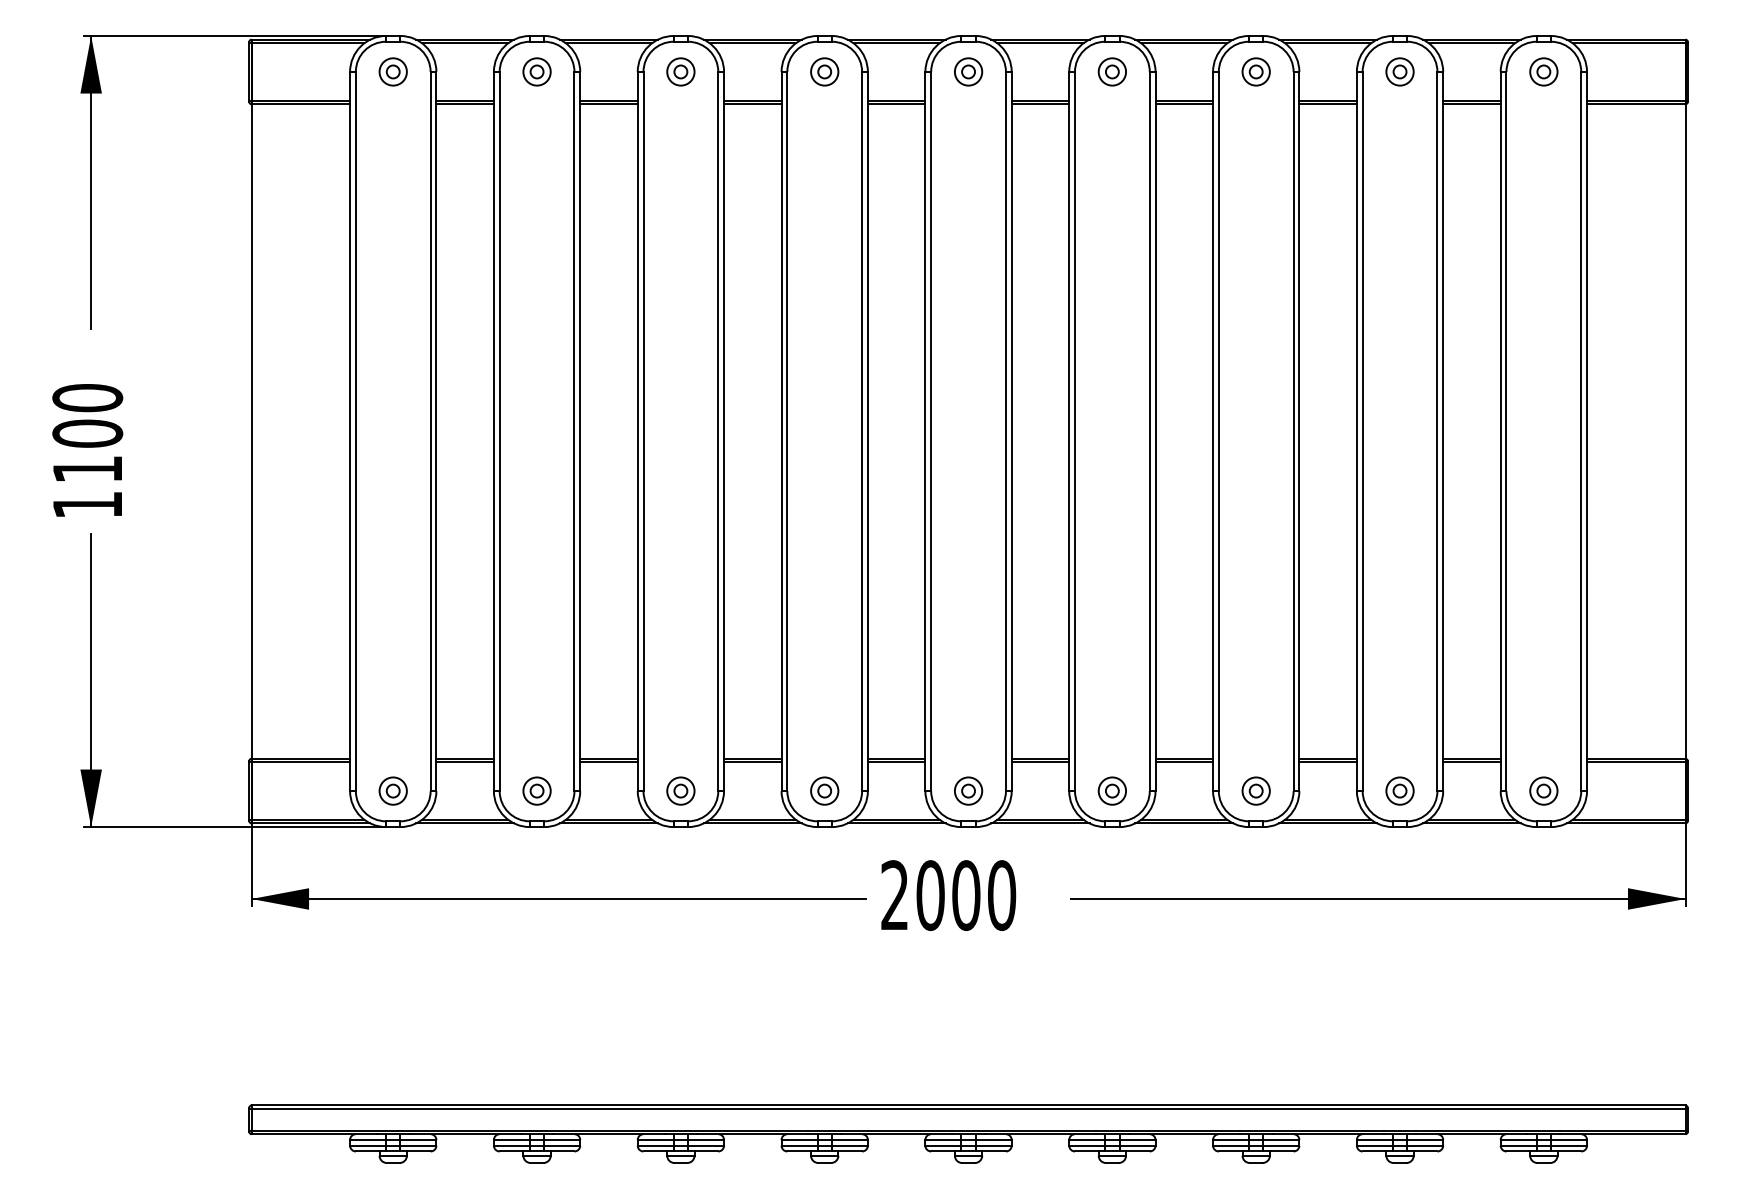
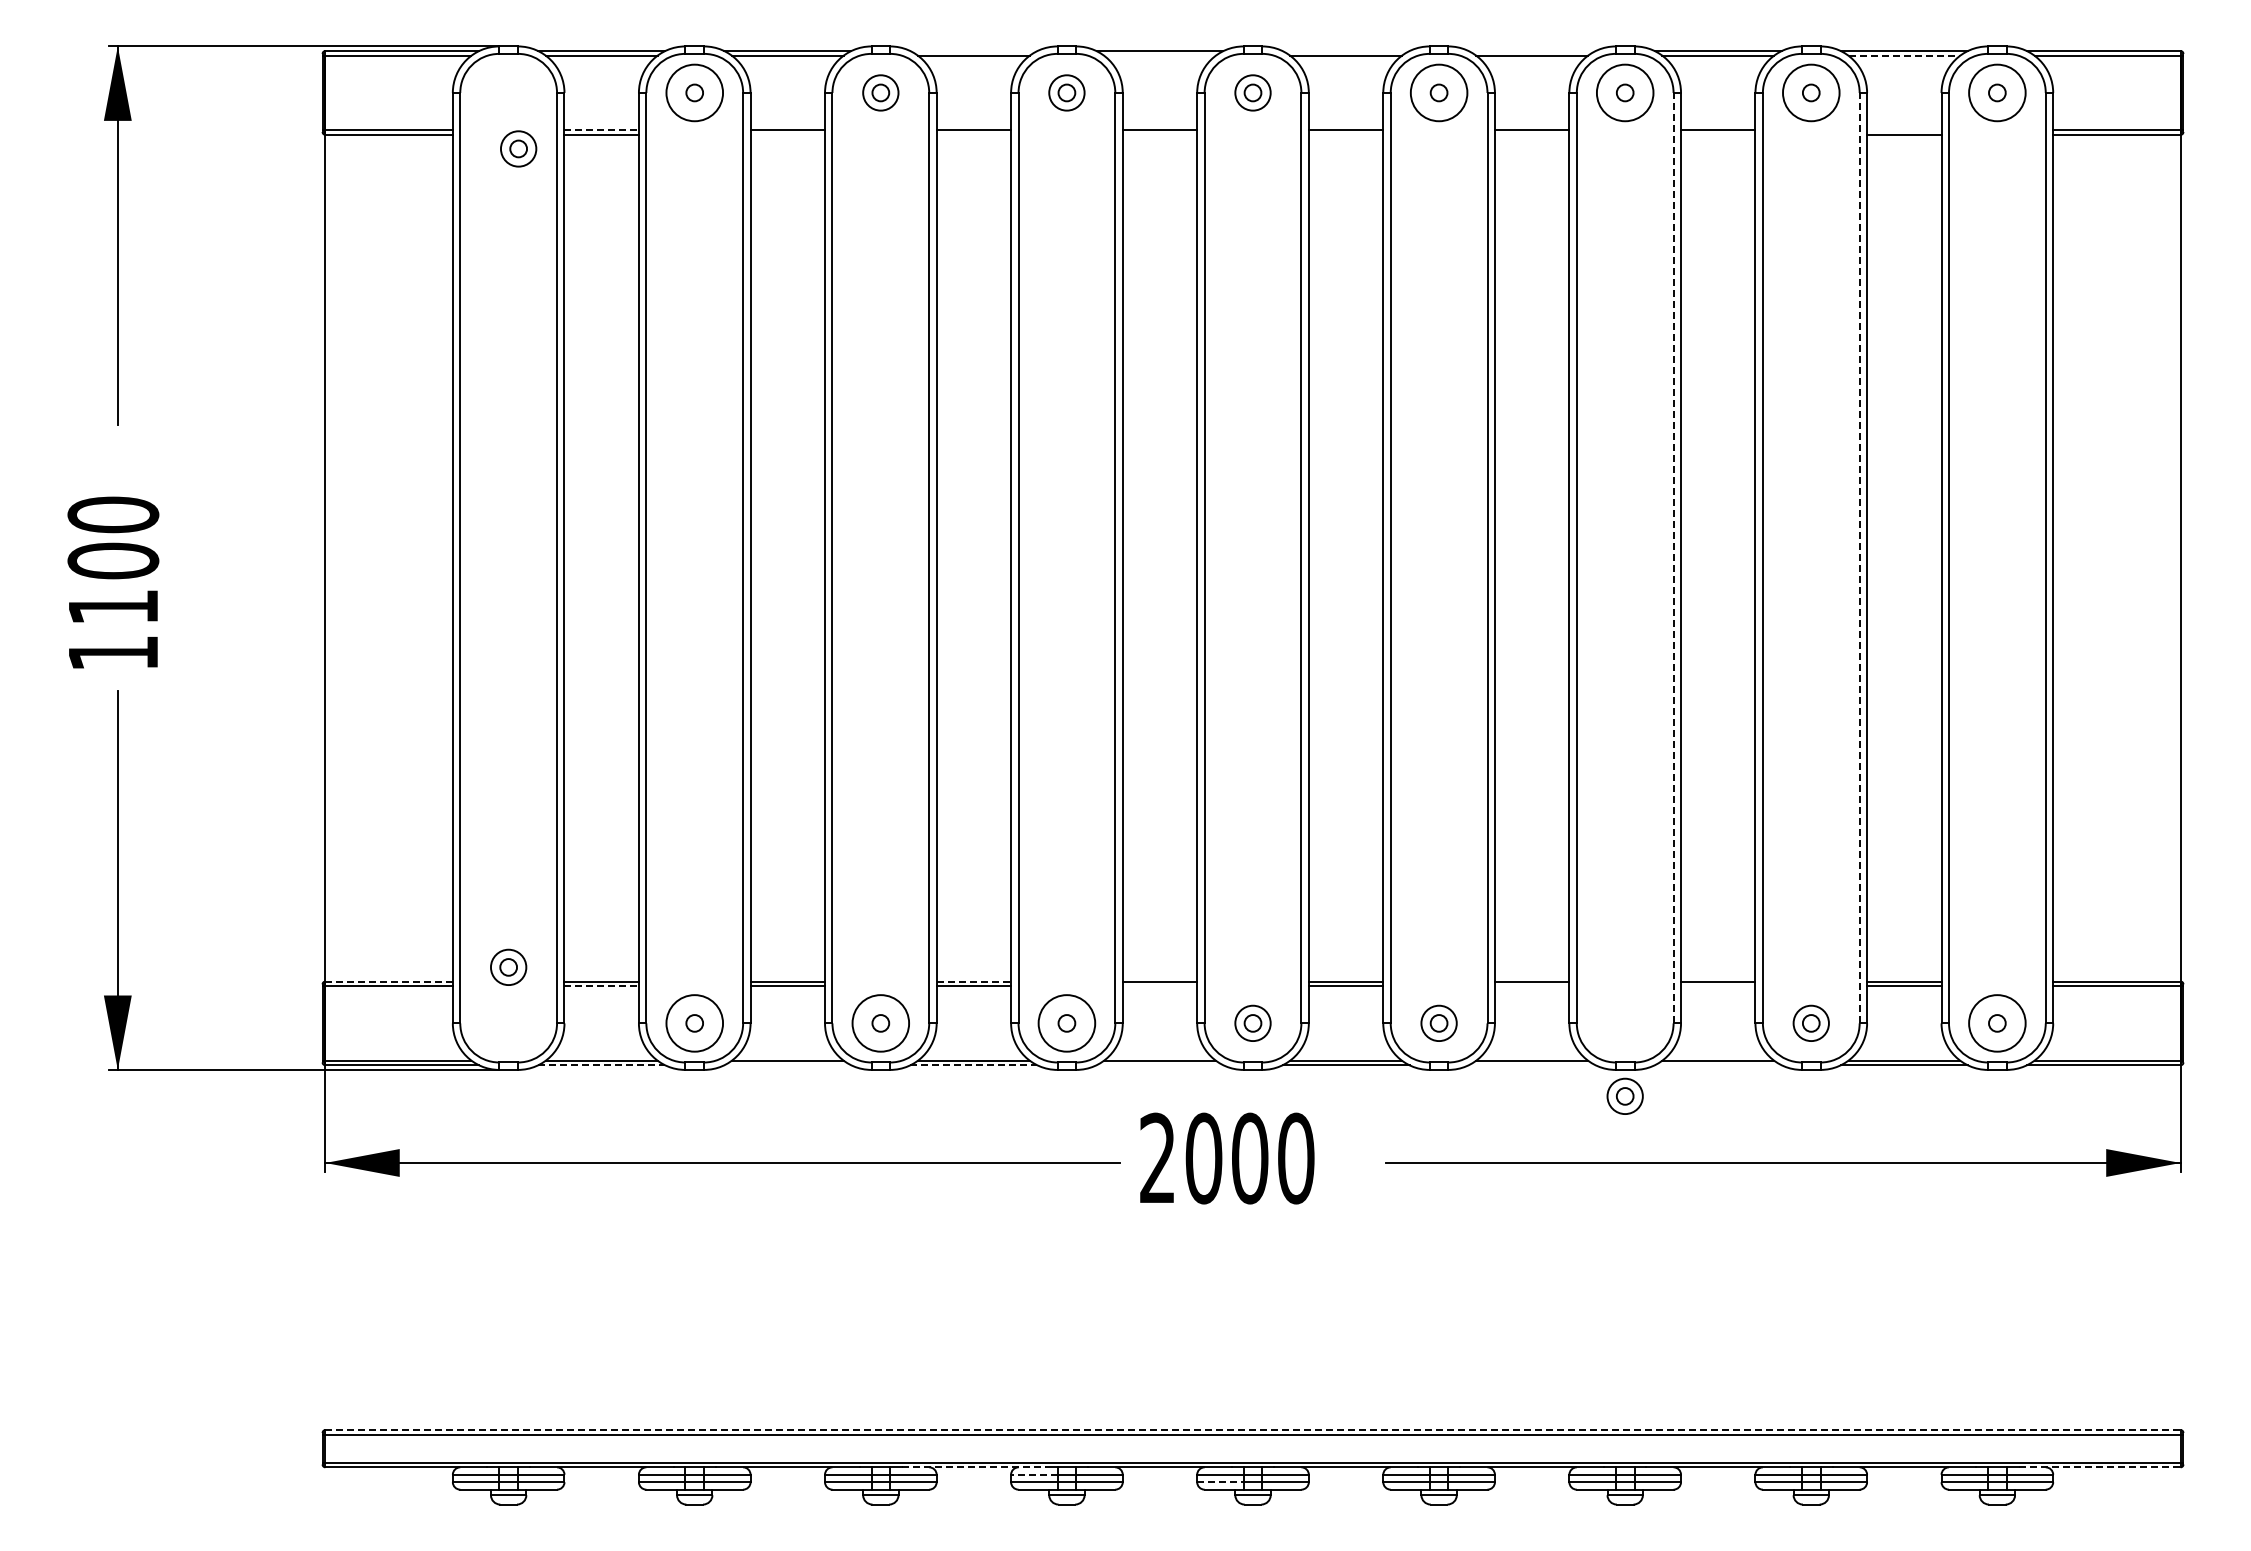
line: (752, 39) -> (973, 51), removed
line: (1040, 39) -> (1345, 51), removed
line: (1183, 39) -> (1531, 51), removed
line: (896, 43) -> (1159, 55), removed
line: (1472, 43) -> (1904, 55), solid -> dashed
part: (393, 71) -> (518, 148), moved
circle: (536, 71) -> (694, 92), size x1.6
circle: (1111, 71) -> (1438, 92), size x1.6
circle: (1255, 71) -> (1624, 92), size x1.6
circle: (1399, 71) -> (1810, 92), size x1.6
circle: (1543, 71) -> (1997, 92), size x1.6
line: (465, 100) -> (602, 130), solid -> dashed
line: (1472, 100) -> (1904, 130), removed
line: (608, 104) -> (787, 134), removed
line: (752, 104) -> (973, 134), removed
line: (896, 104) -> (1159, 134), removed
line: (1040, 104) -> (1345, 134), removed
line: (1183, 104) -> (1531, 134), removed
line: (1328, 104) -> (1718, 134), removed
line: (1293, 431) -> (1673, 557), solid -> dashed
line: (1437, 431) -> (1859, 557), solid -> dashed
line: (301, 758) -> (389, 981), solid -> dashed
line: (753, 758) -> (974, 981), solid -> dashed
line: (465, 762) -> (602, 986), solid -> dashed
line: (896, 762) -> (1159, 986), removed
line: (1183, 762) -> (1531, 986), removed
line: (1328, 762) -> (1718, 986), removed
part: (393, 790) -> (508, 966), moved
part: (1255, 790) -> (1624, 1095), moved
circle: (536, 791) -> (694, 1023), size x1.6
circle: (680, 791) -> (880, 1023), size x1.6
circle: (824, 791) -> (1066, 1023), size x1.6
circle: (1543, 791) -> (1997, 1023), size x1.6
line: (465, 823) -> (602, 1065), solid -> dashed
line: (608, 823) -> (787, 1065), removed
line: (753, 823) -> (974, 1065), solid -> dashed
line: (896, 823) -> (1159, 1065), removed
line: (1183, 823) -> (1531, 1065), removed
line: (1327, 823) -> (1717, 1065), removed
line: (968, 1105) -> (1253, 1430), solid -> dashed
line: (752, 1134) -> (973, 1467), solid -> dashed
line: (1623, 1134) -> (2100, 1467), solid -> dashed
line: (798, 1139) -> (1033, 1474), solid -> dashed
line: (943, 1145) -> (1220, 1482), solid -> dashed

